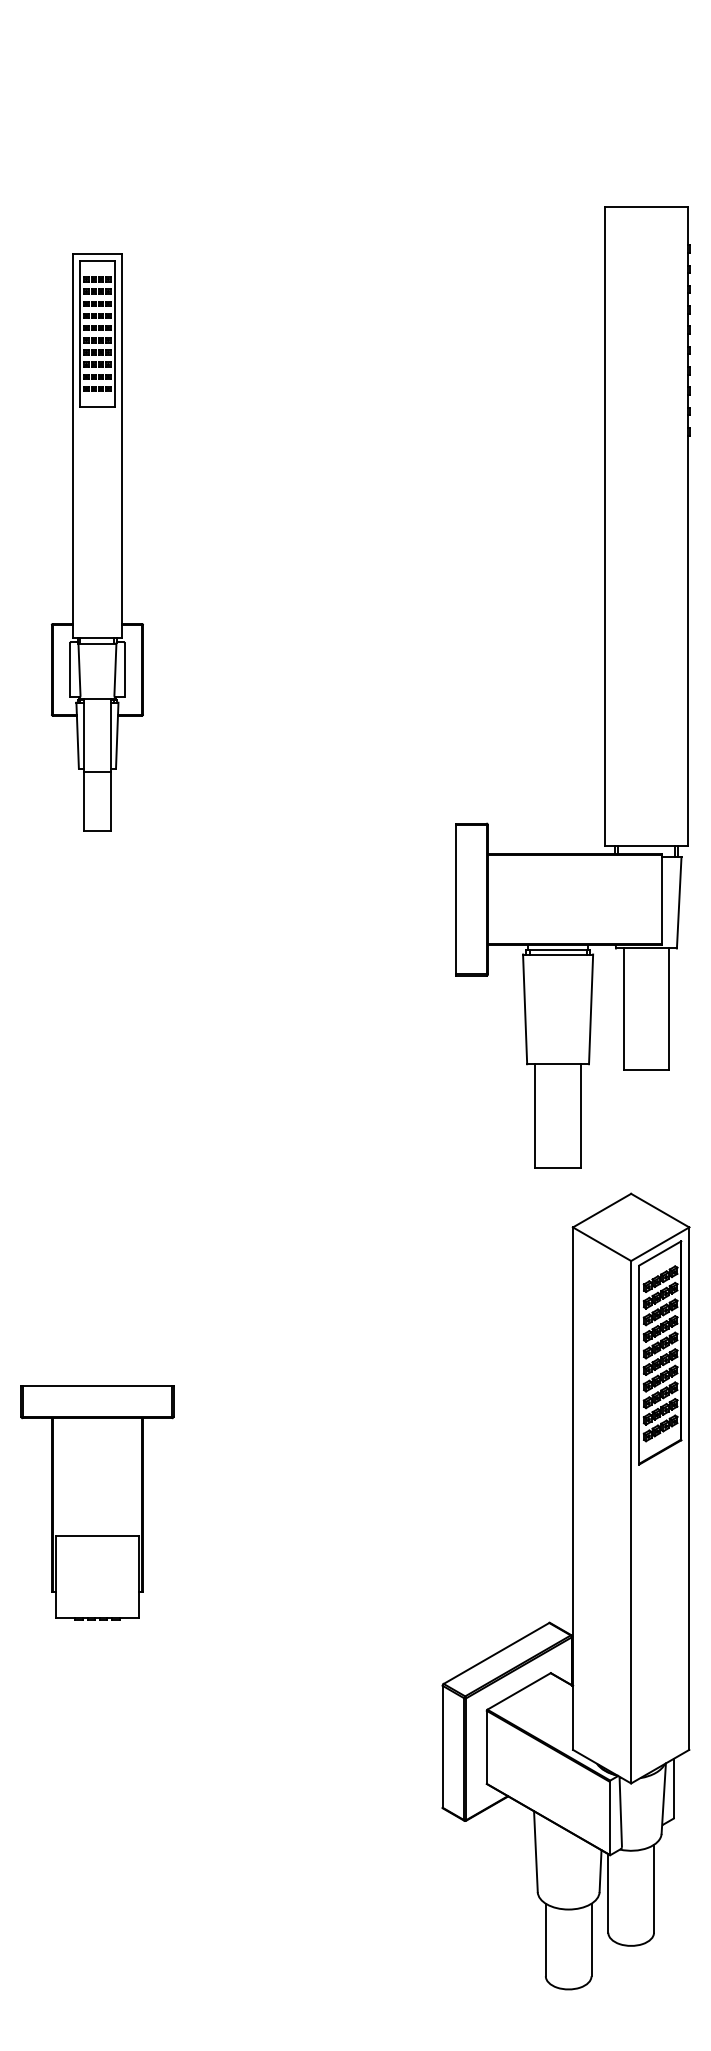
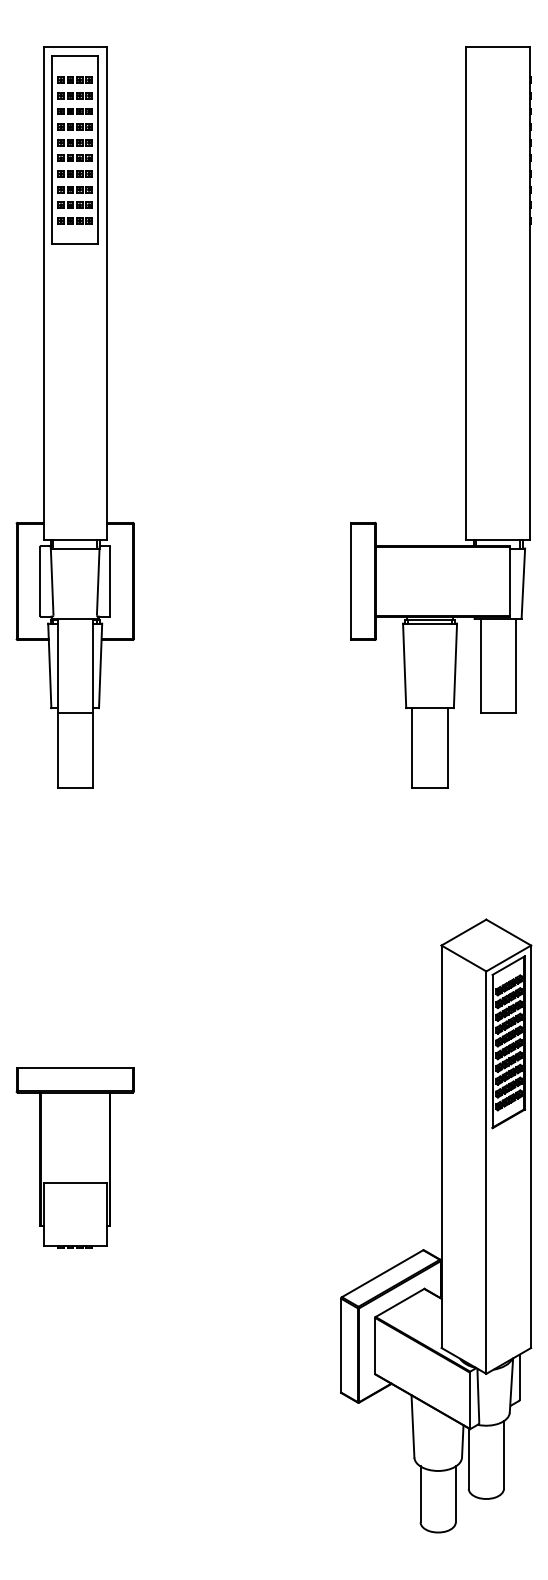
part: (97, 542) -> (75, 417), size x1.67
part: (604, 687) -> (465, 417), moved

